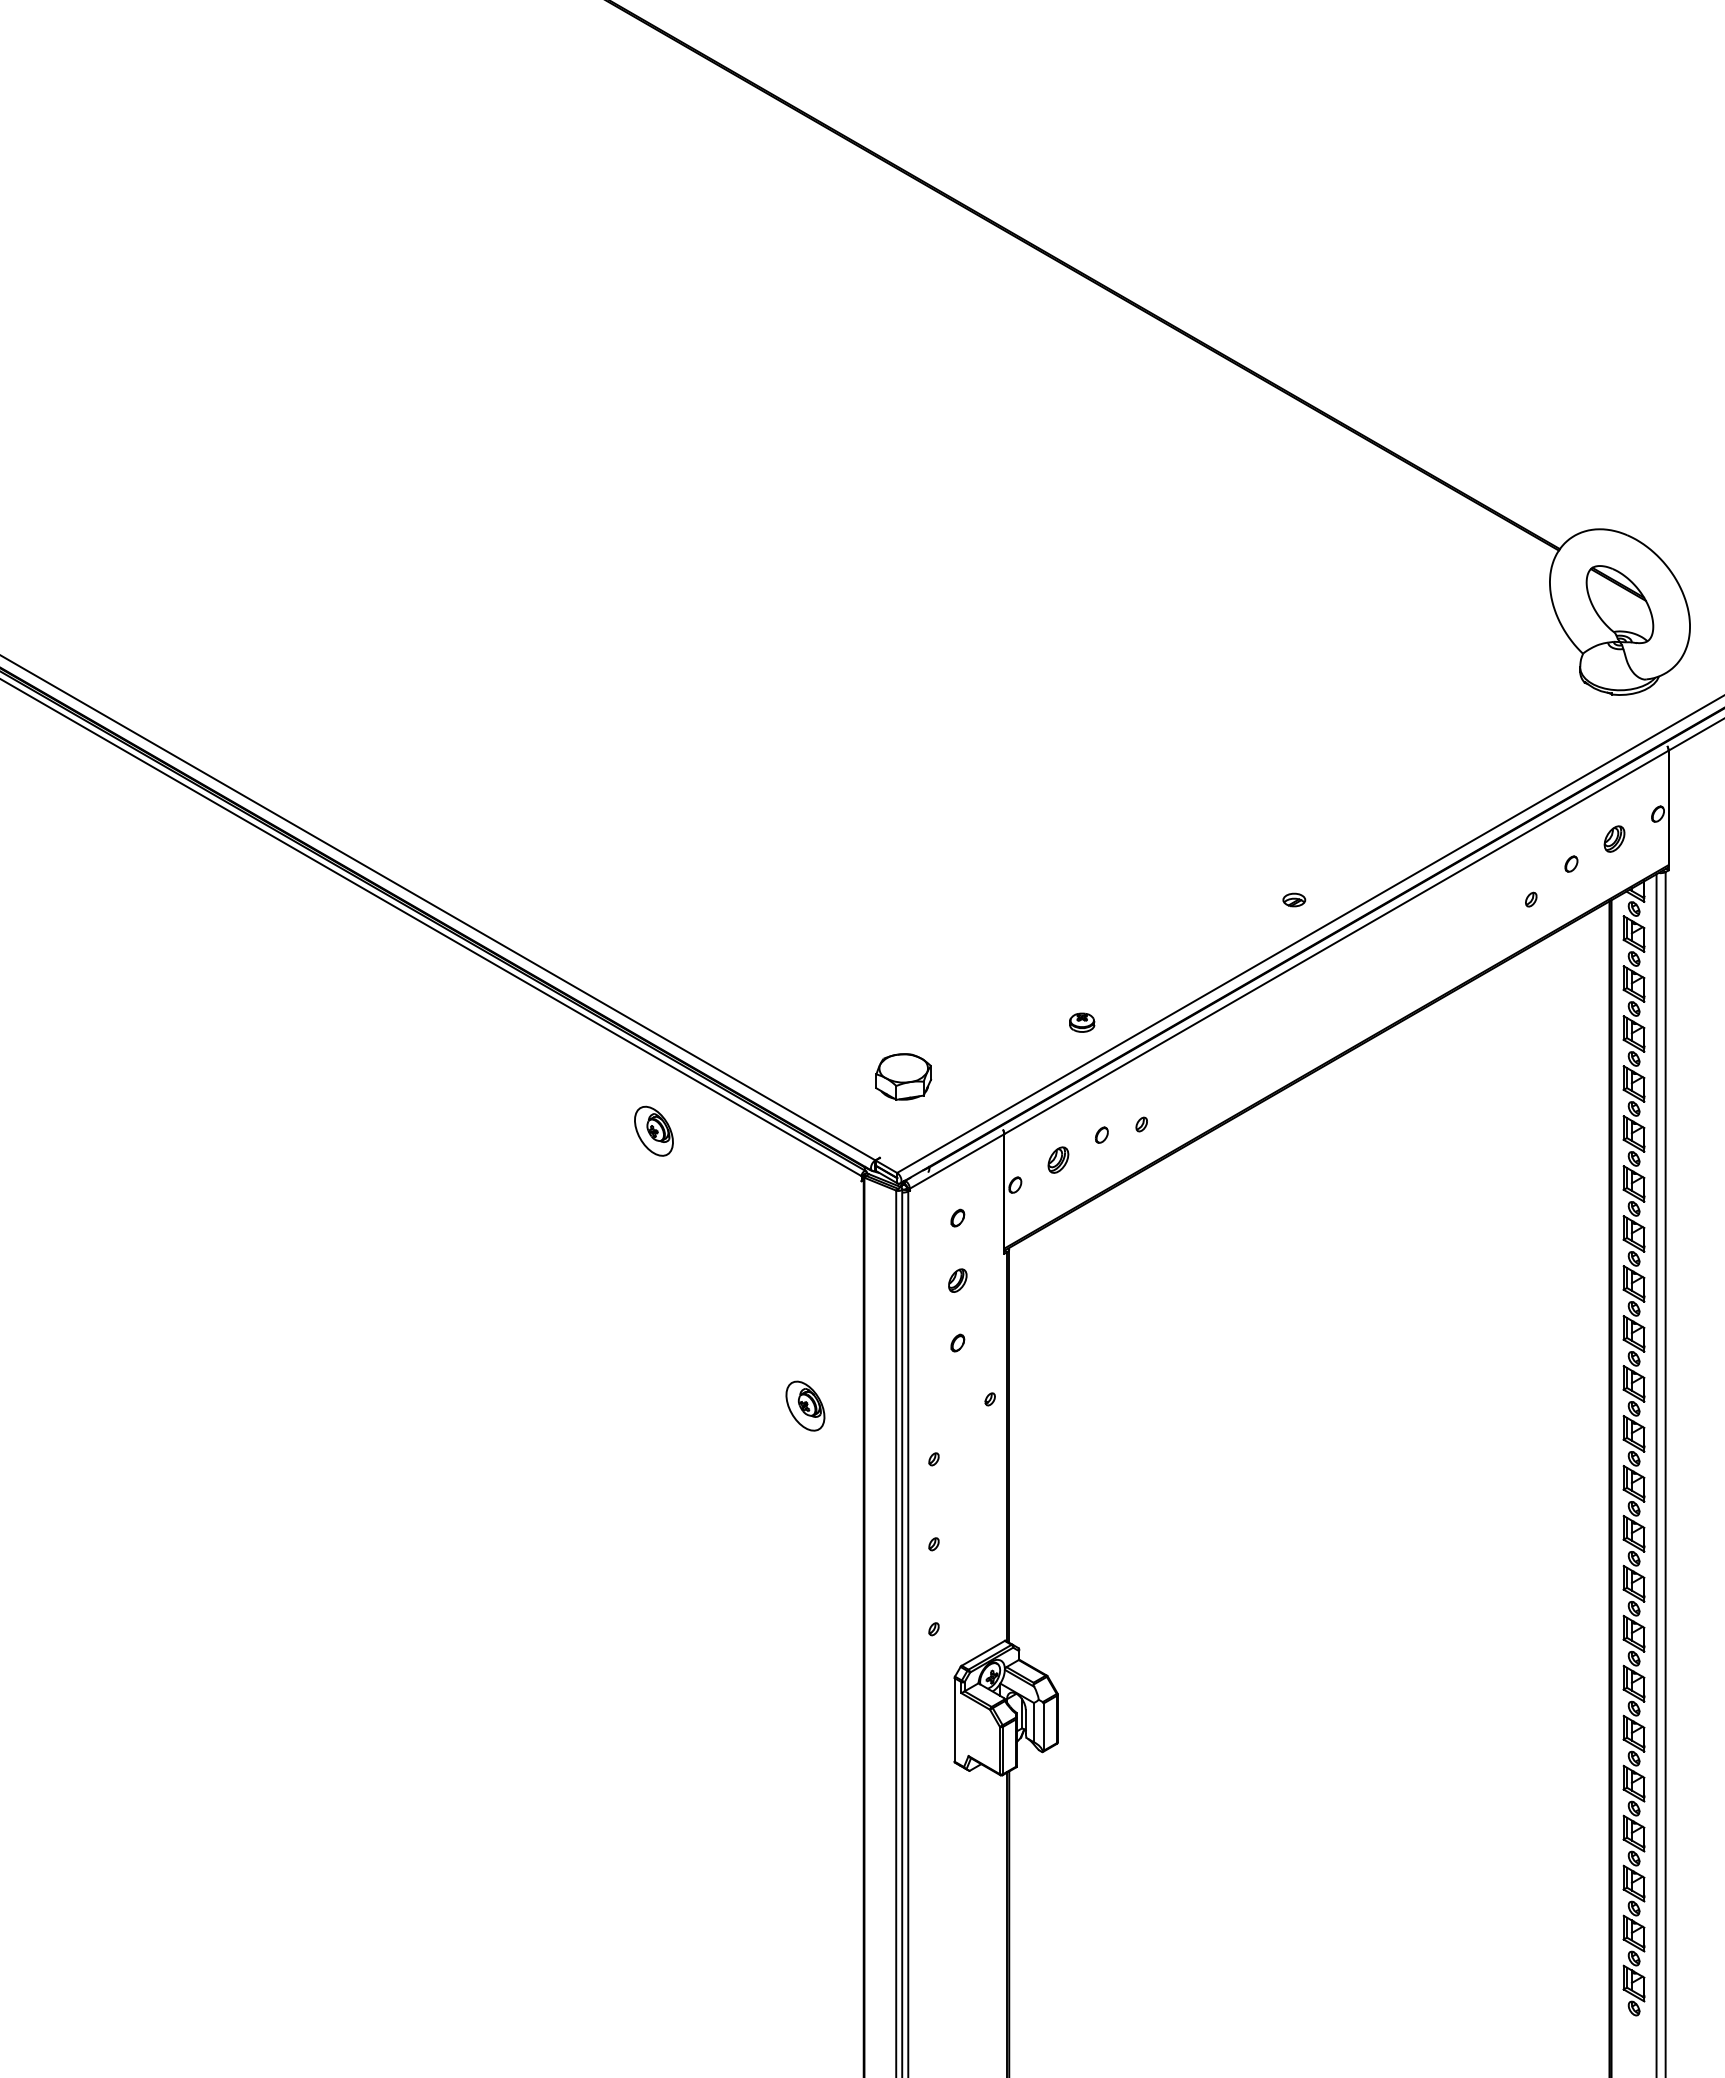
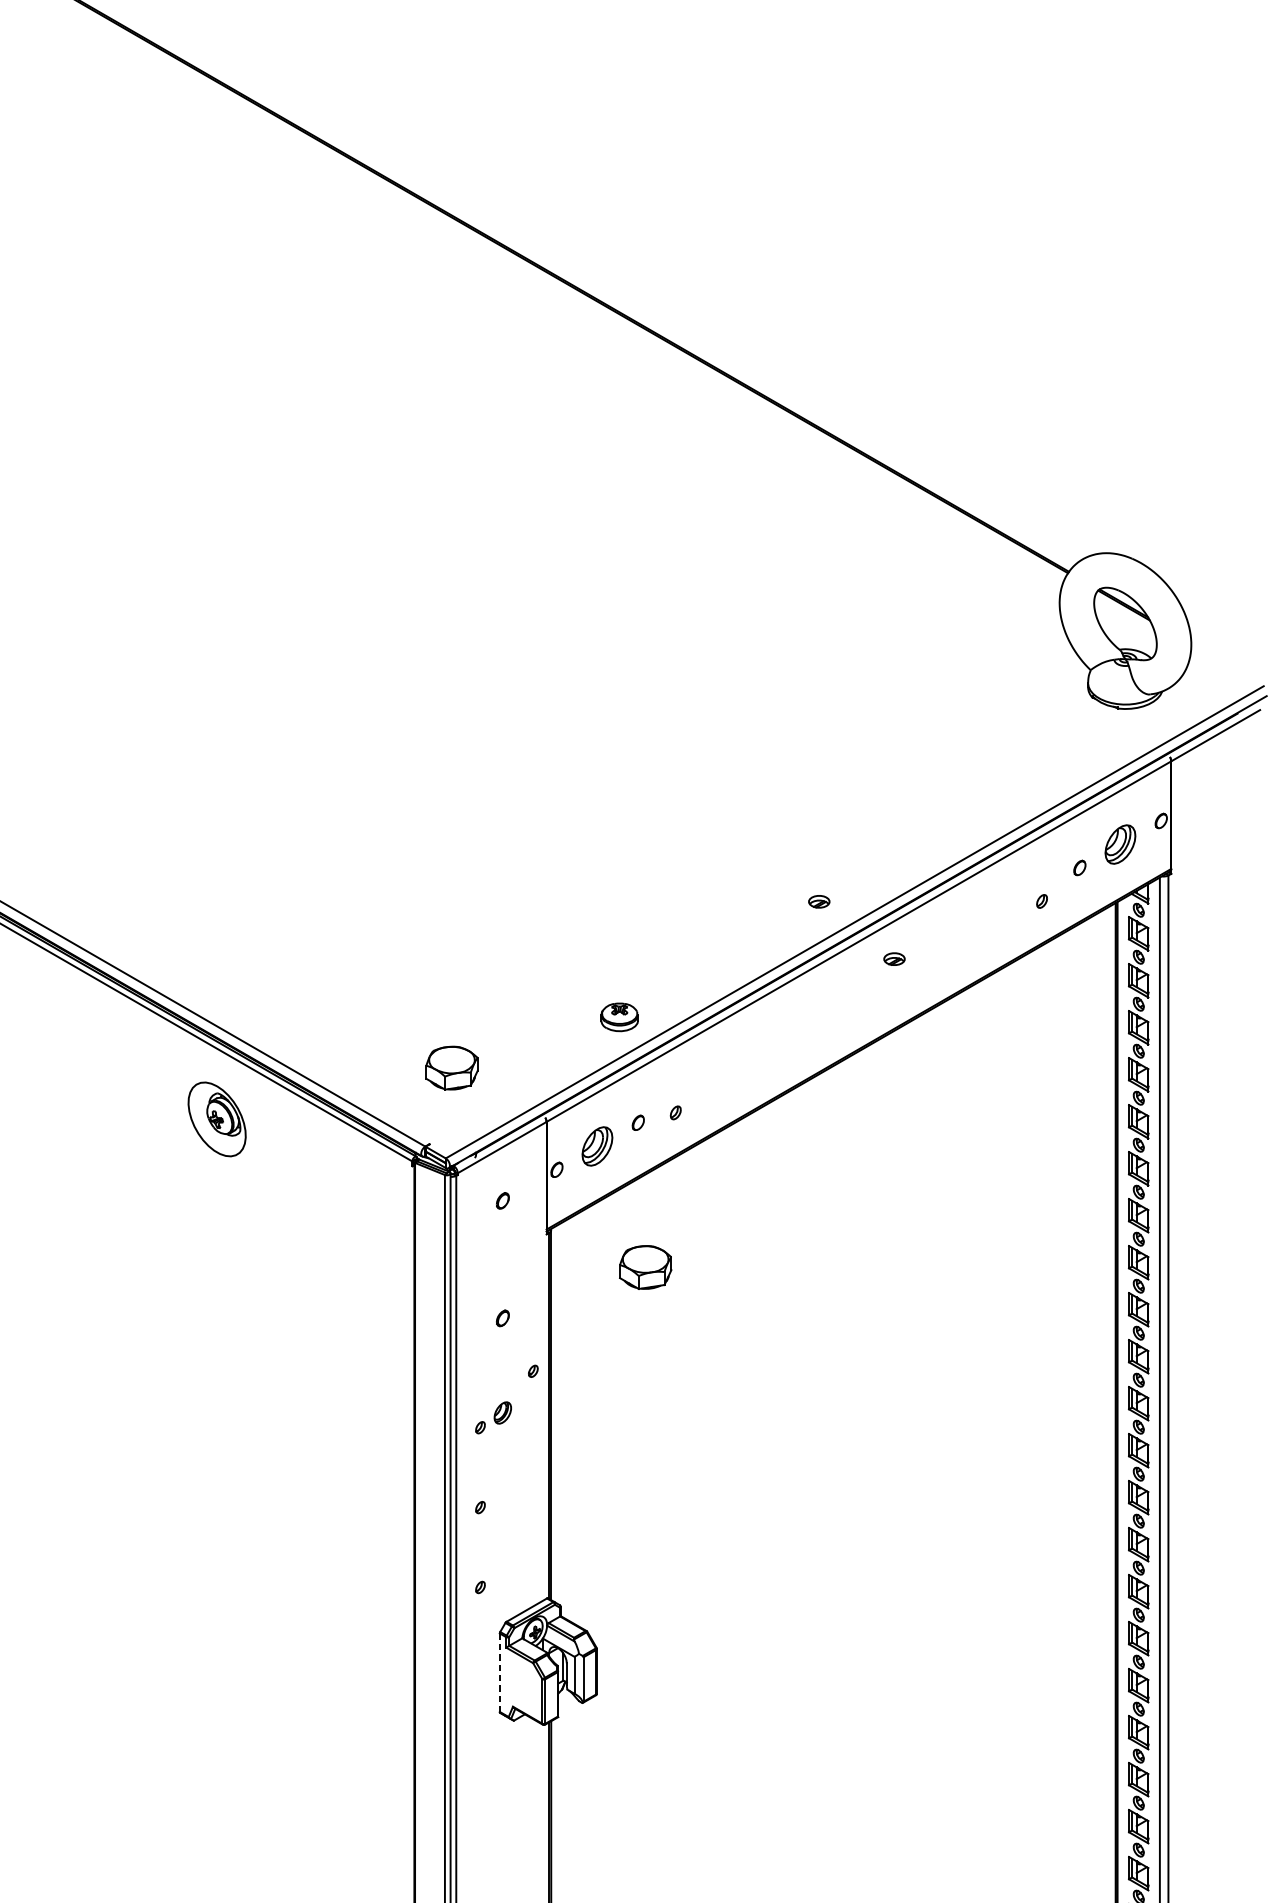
part: (1614, 838) -> (1120, 843), size x1.6
part: (1374, 960) -> (894, 958), added
part: (1082, 1022) -> (620, 1016), size x1.6
part: (653, 1130) -> (216, 1118), size x1.6
part: (1058, 1159) -> (597, 1145), size x1.6
part: (957, 1280) -> (502, 1412), moved
part: (1109, 1288) -> (645, 1267), added
part: (805, 1405) -> (359, 1377), removed
line: (954, 1719) -> (499, 1672), solid -> dashed

